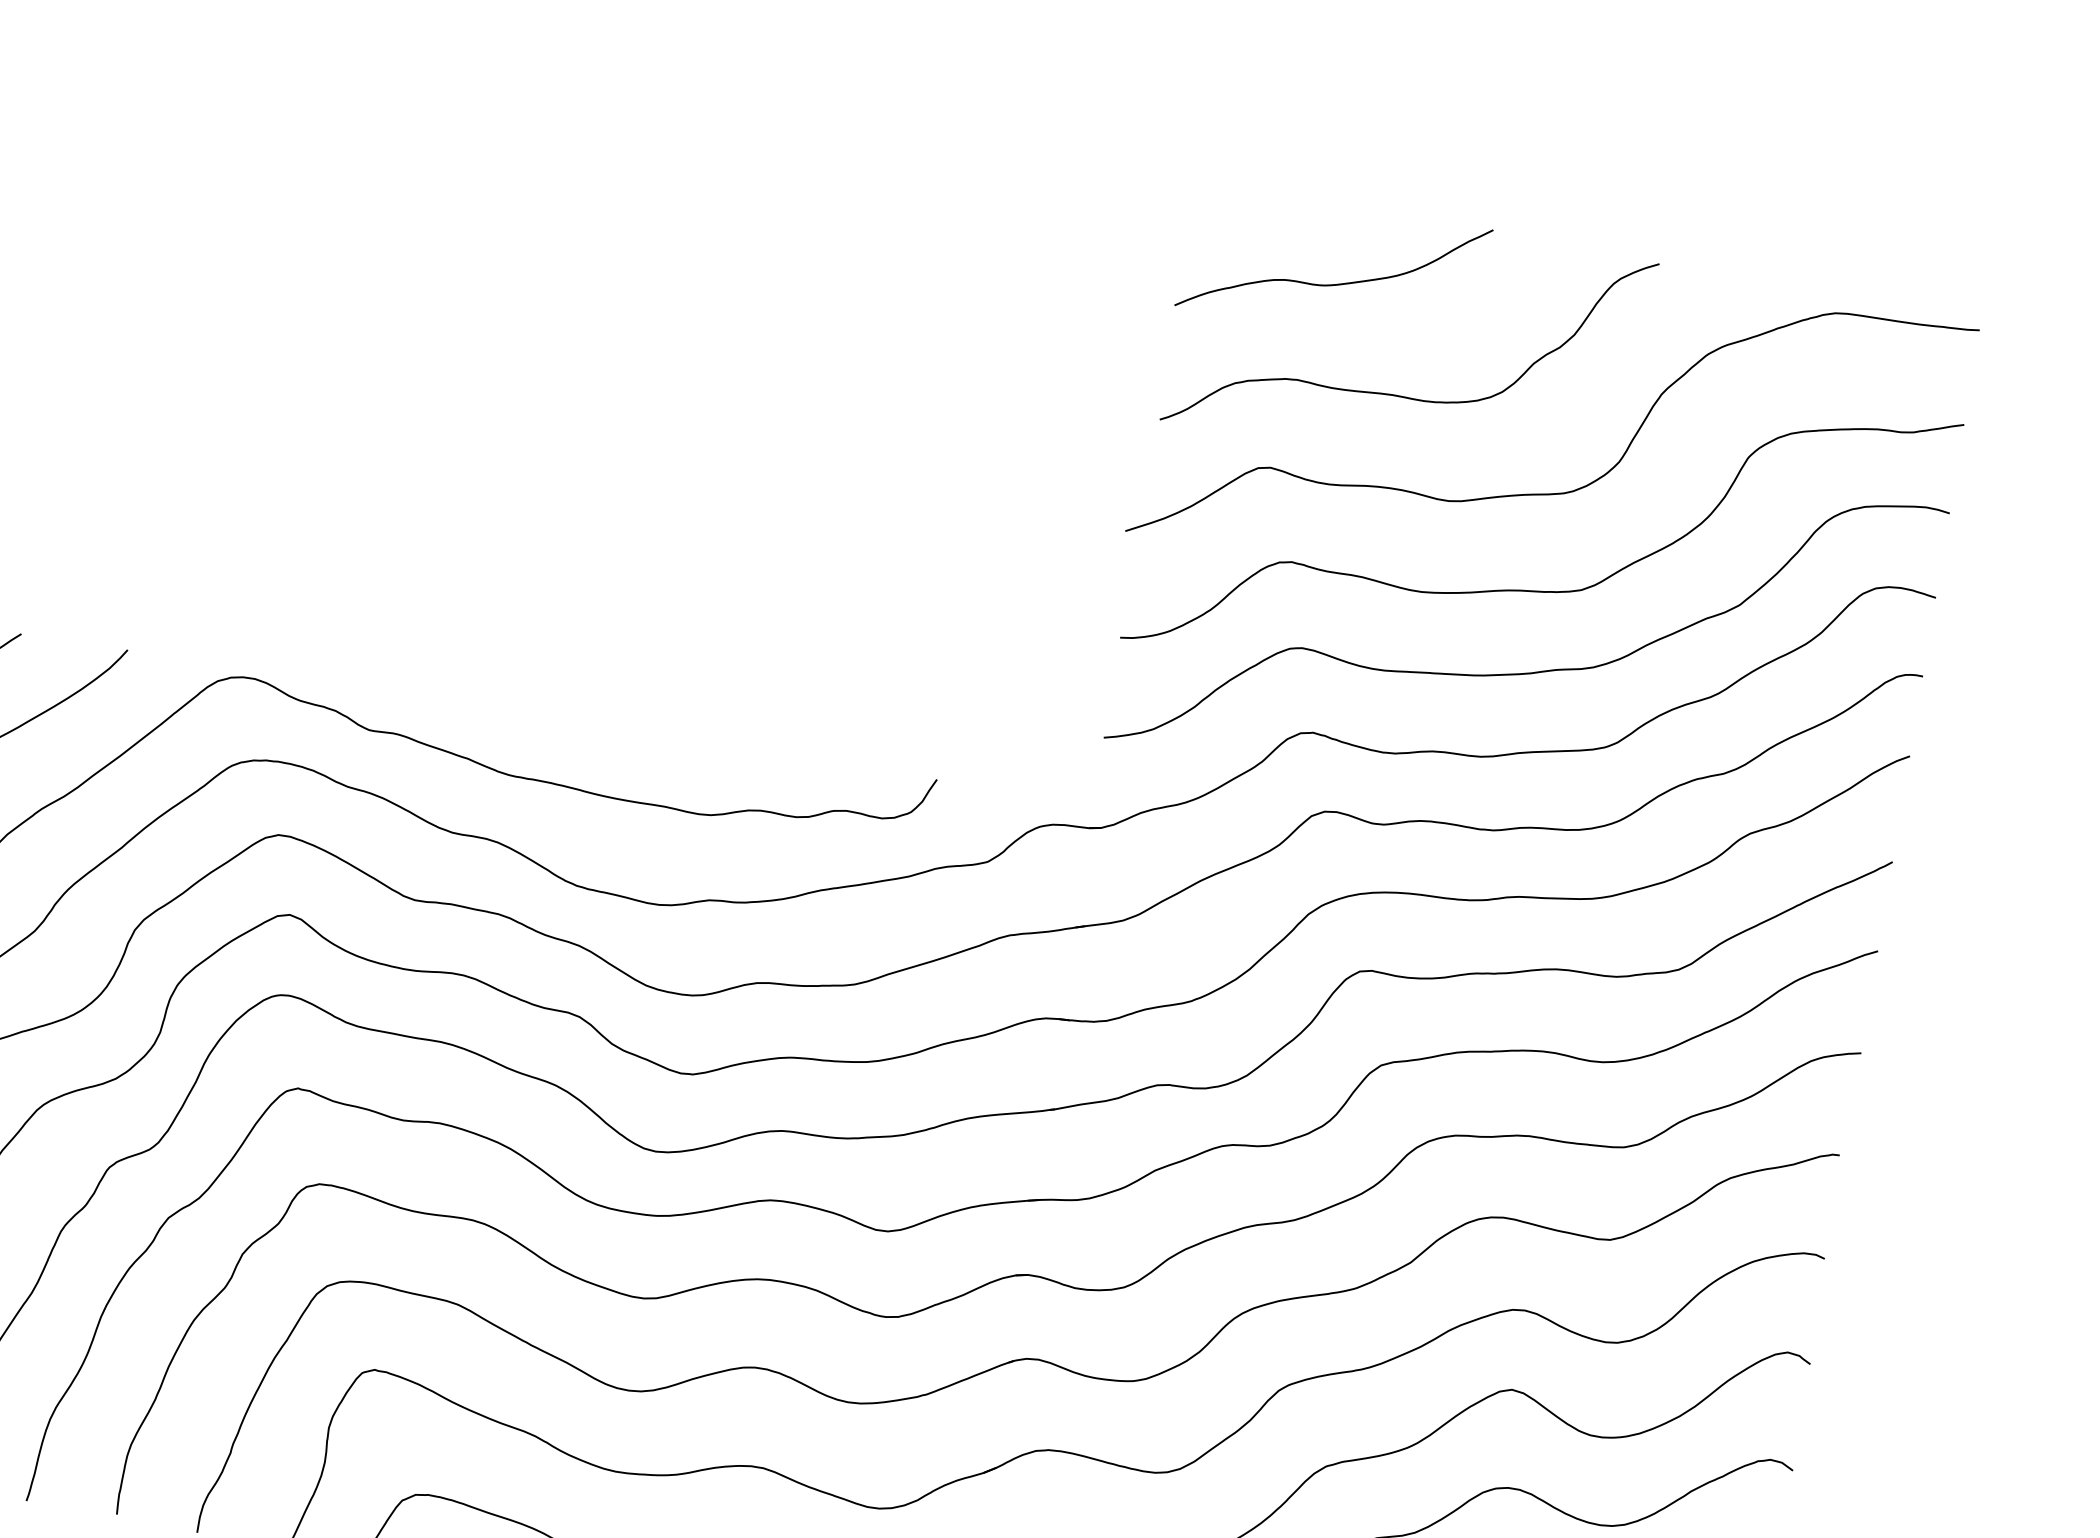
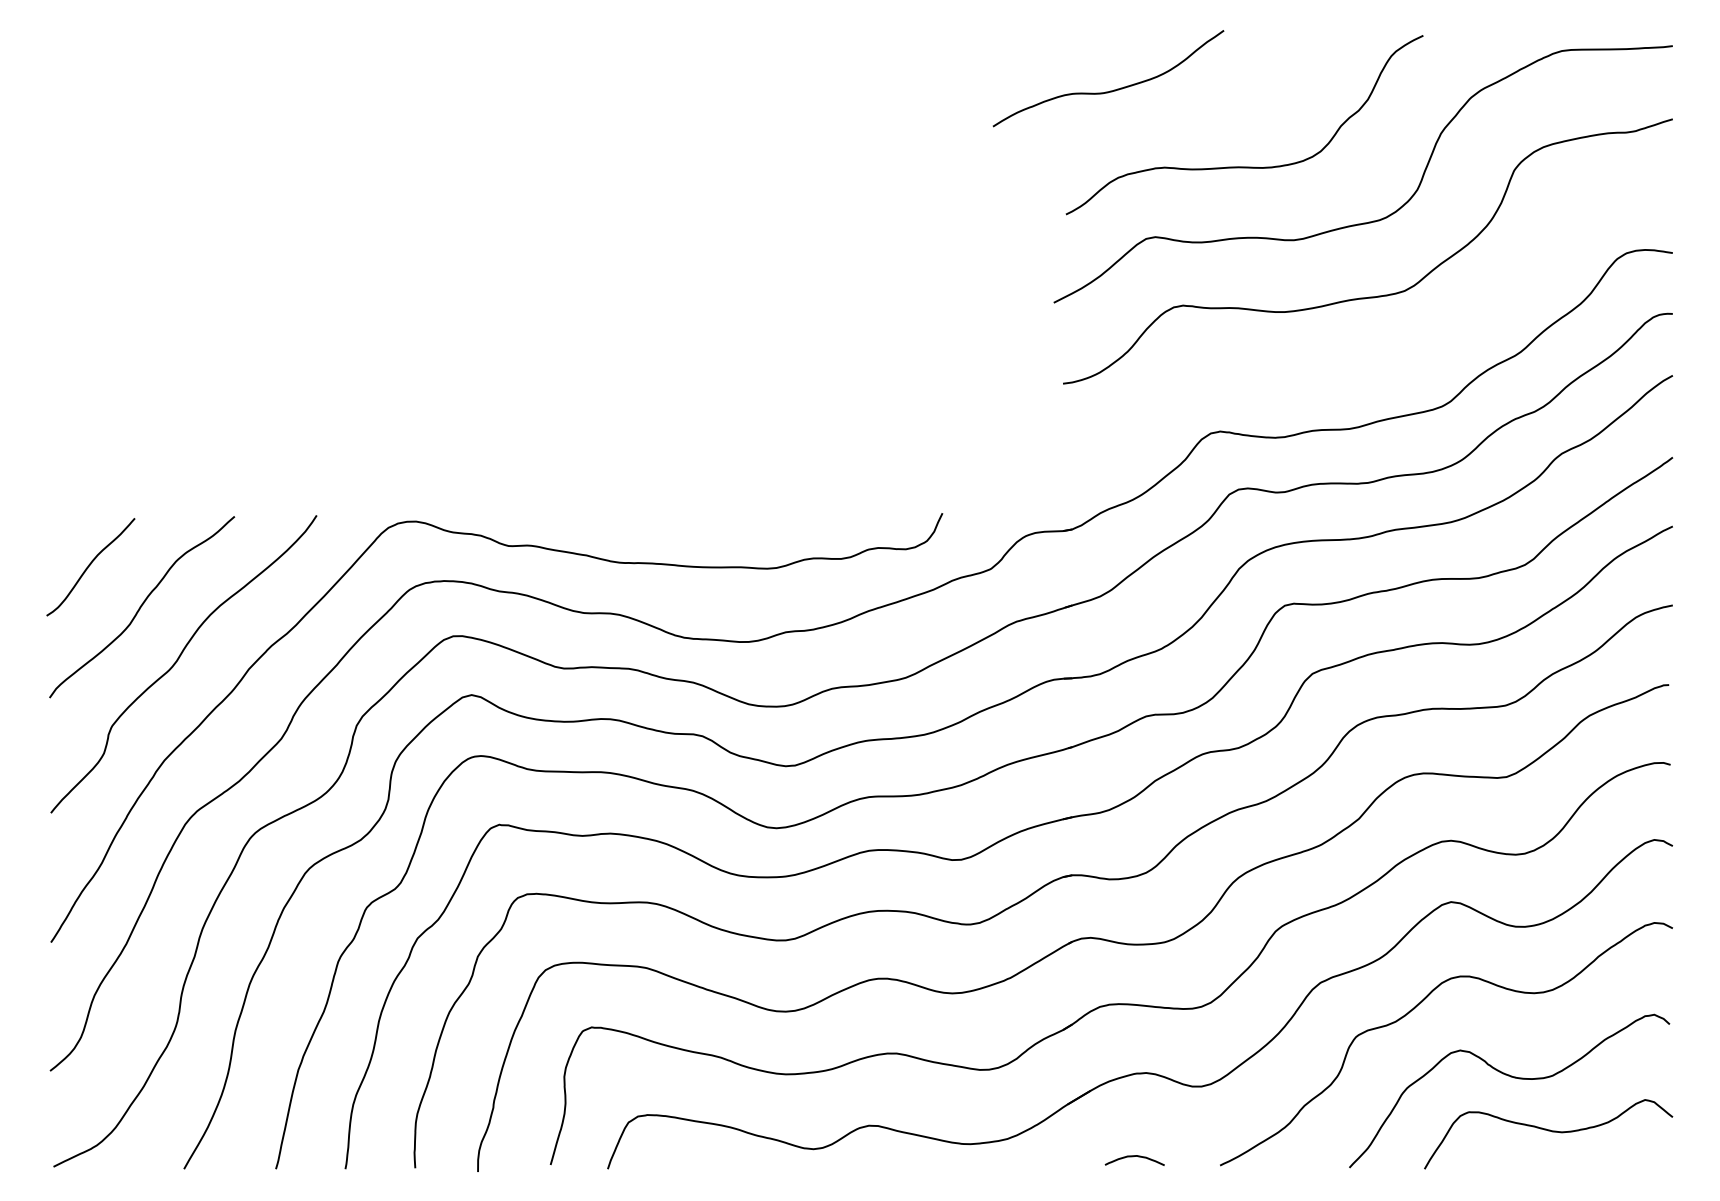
curve: (1334, 283) -> (1110, 90), moved
curve: (1536, 670) -> (1380, 357), removed

